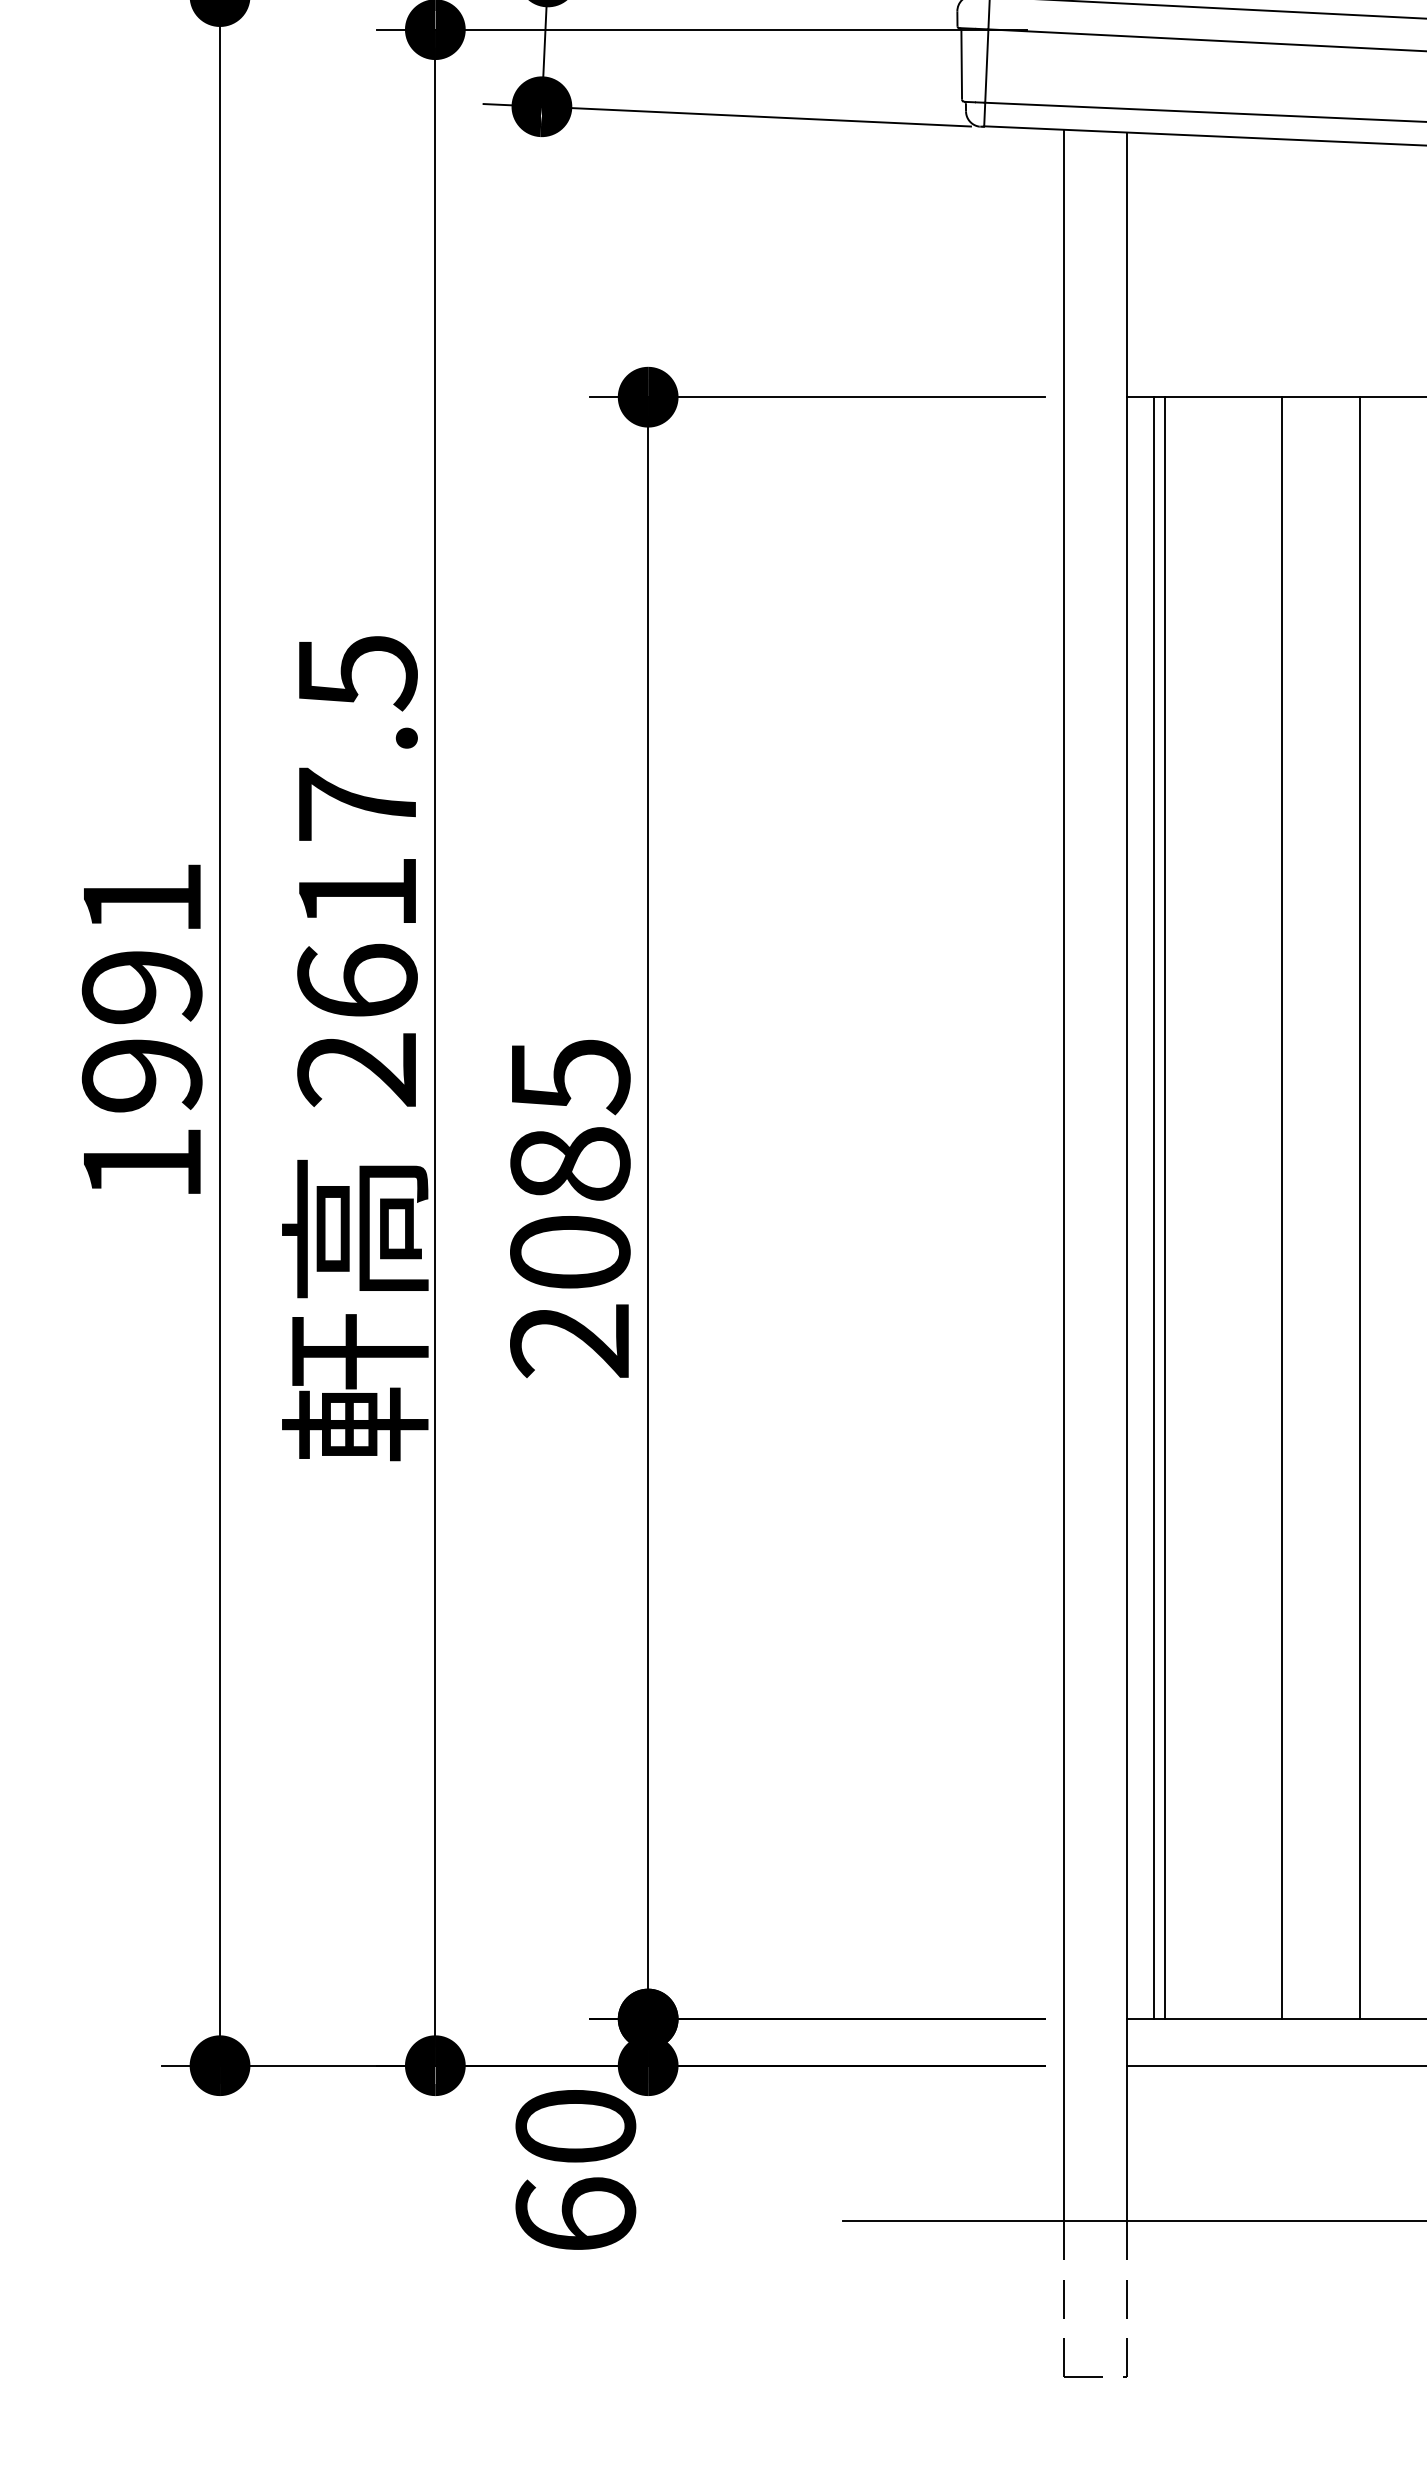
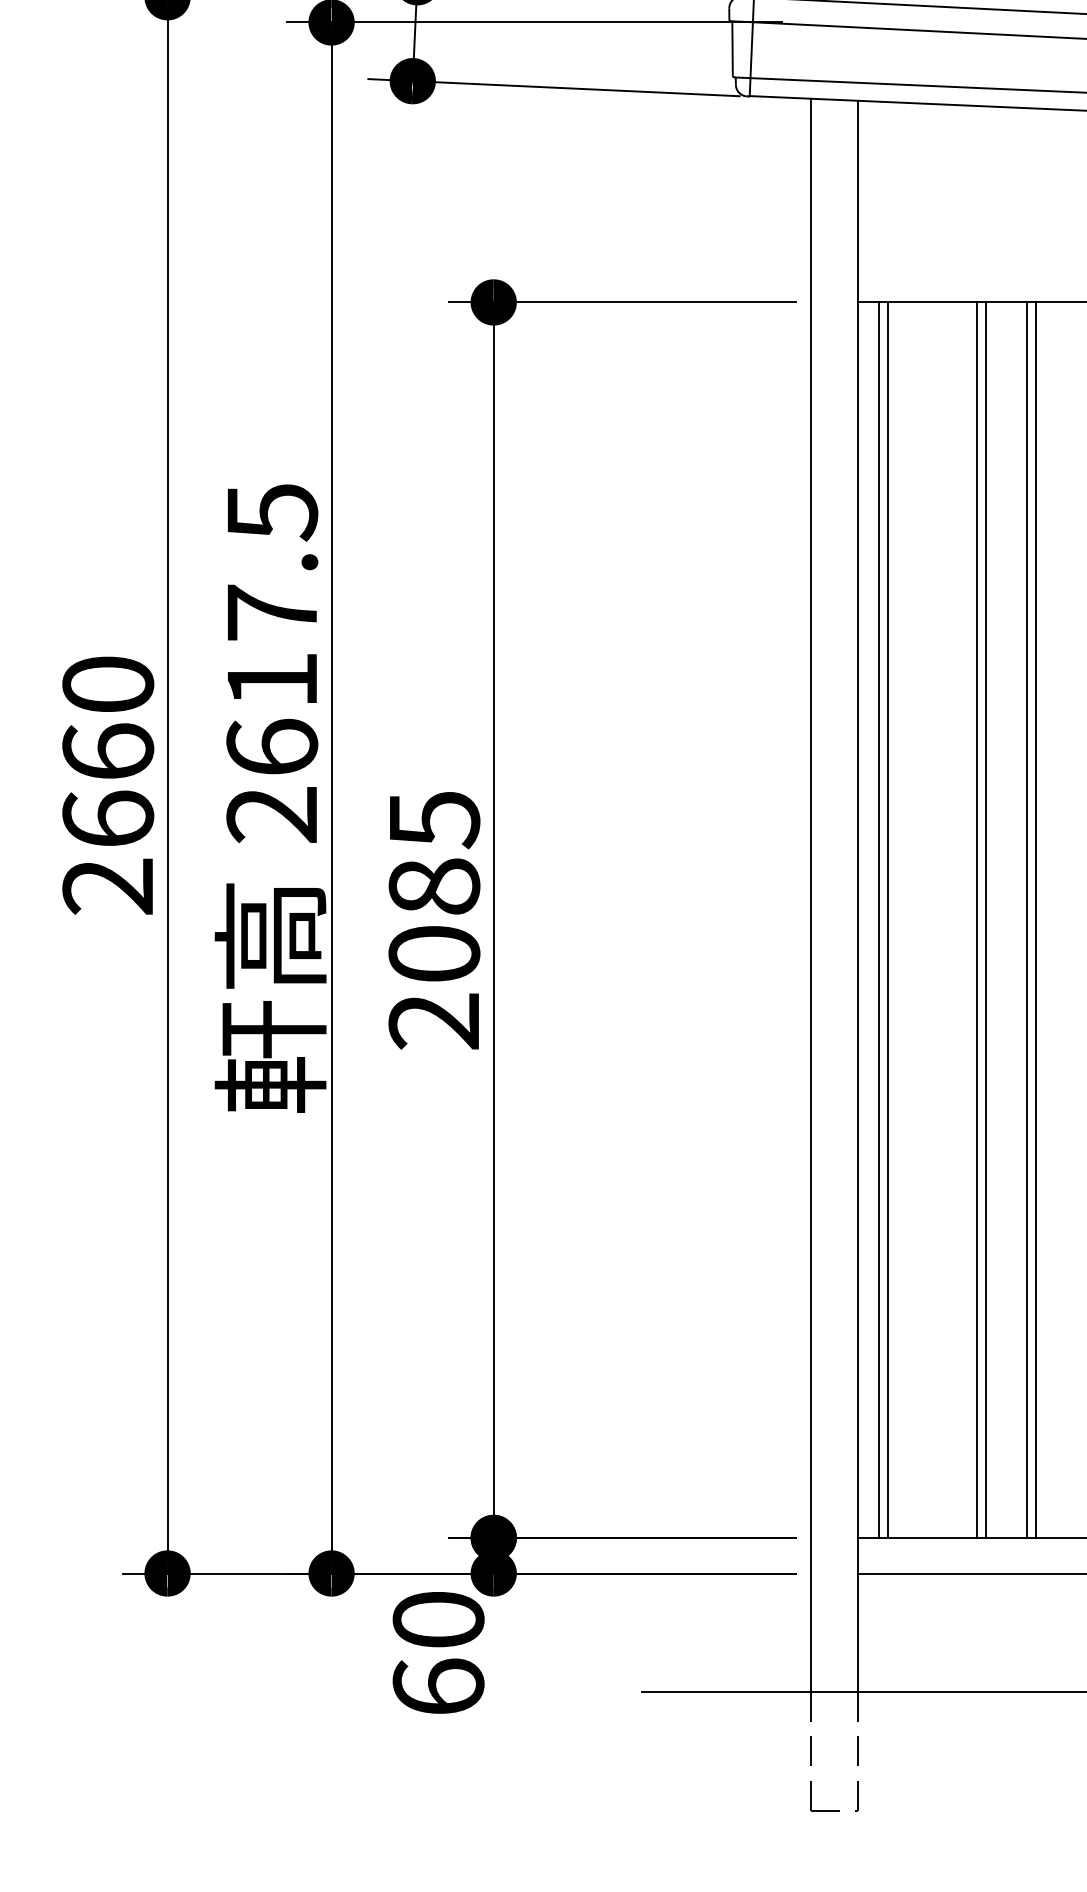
text: (142, 1031) -> (108, 785), 1991 -> 2660
line: (1293, 1207) -> (985, 919), added
line: (1348, 1207) -> (1027, 919), added

